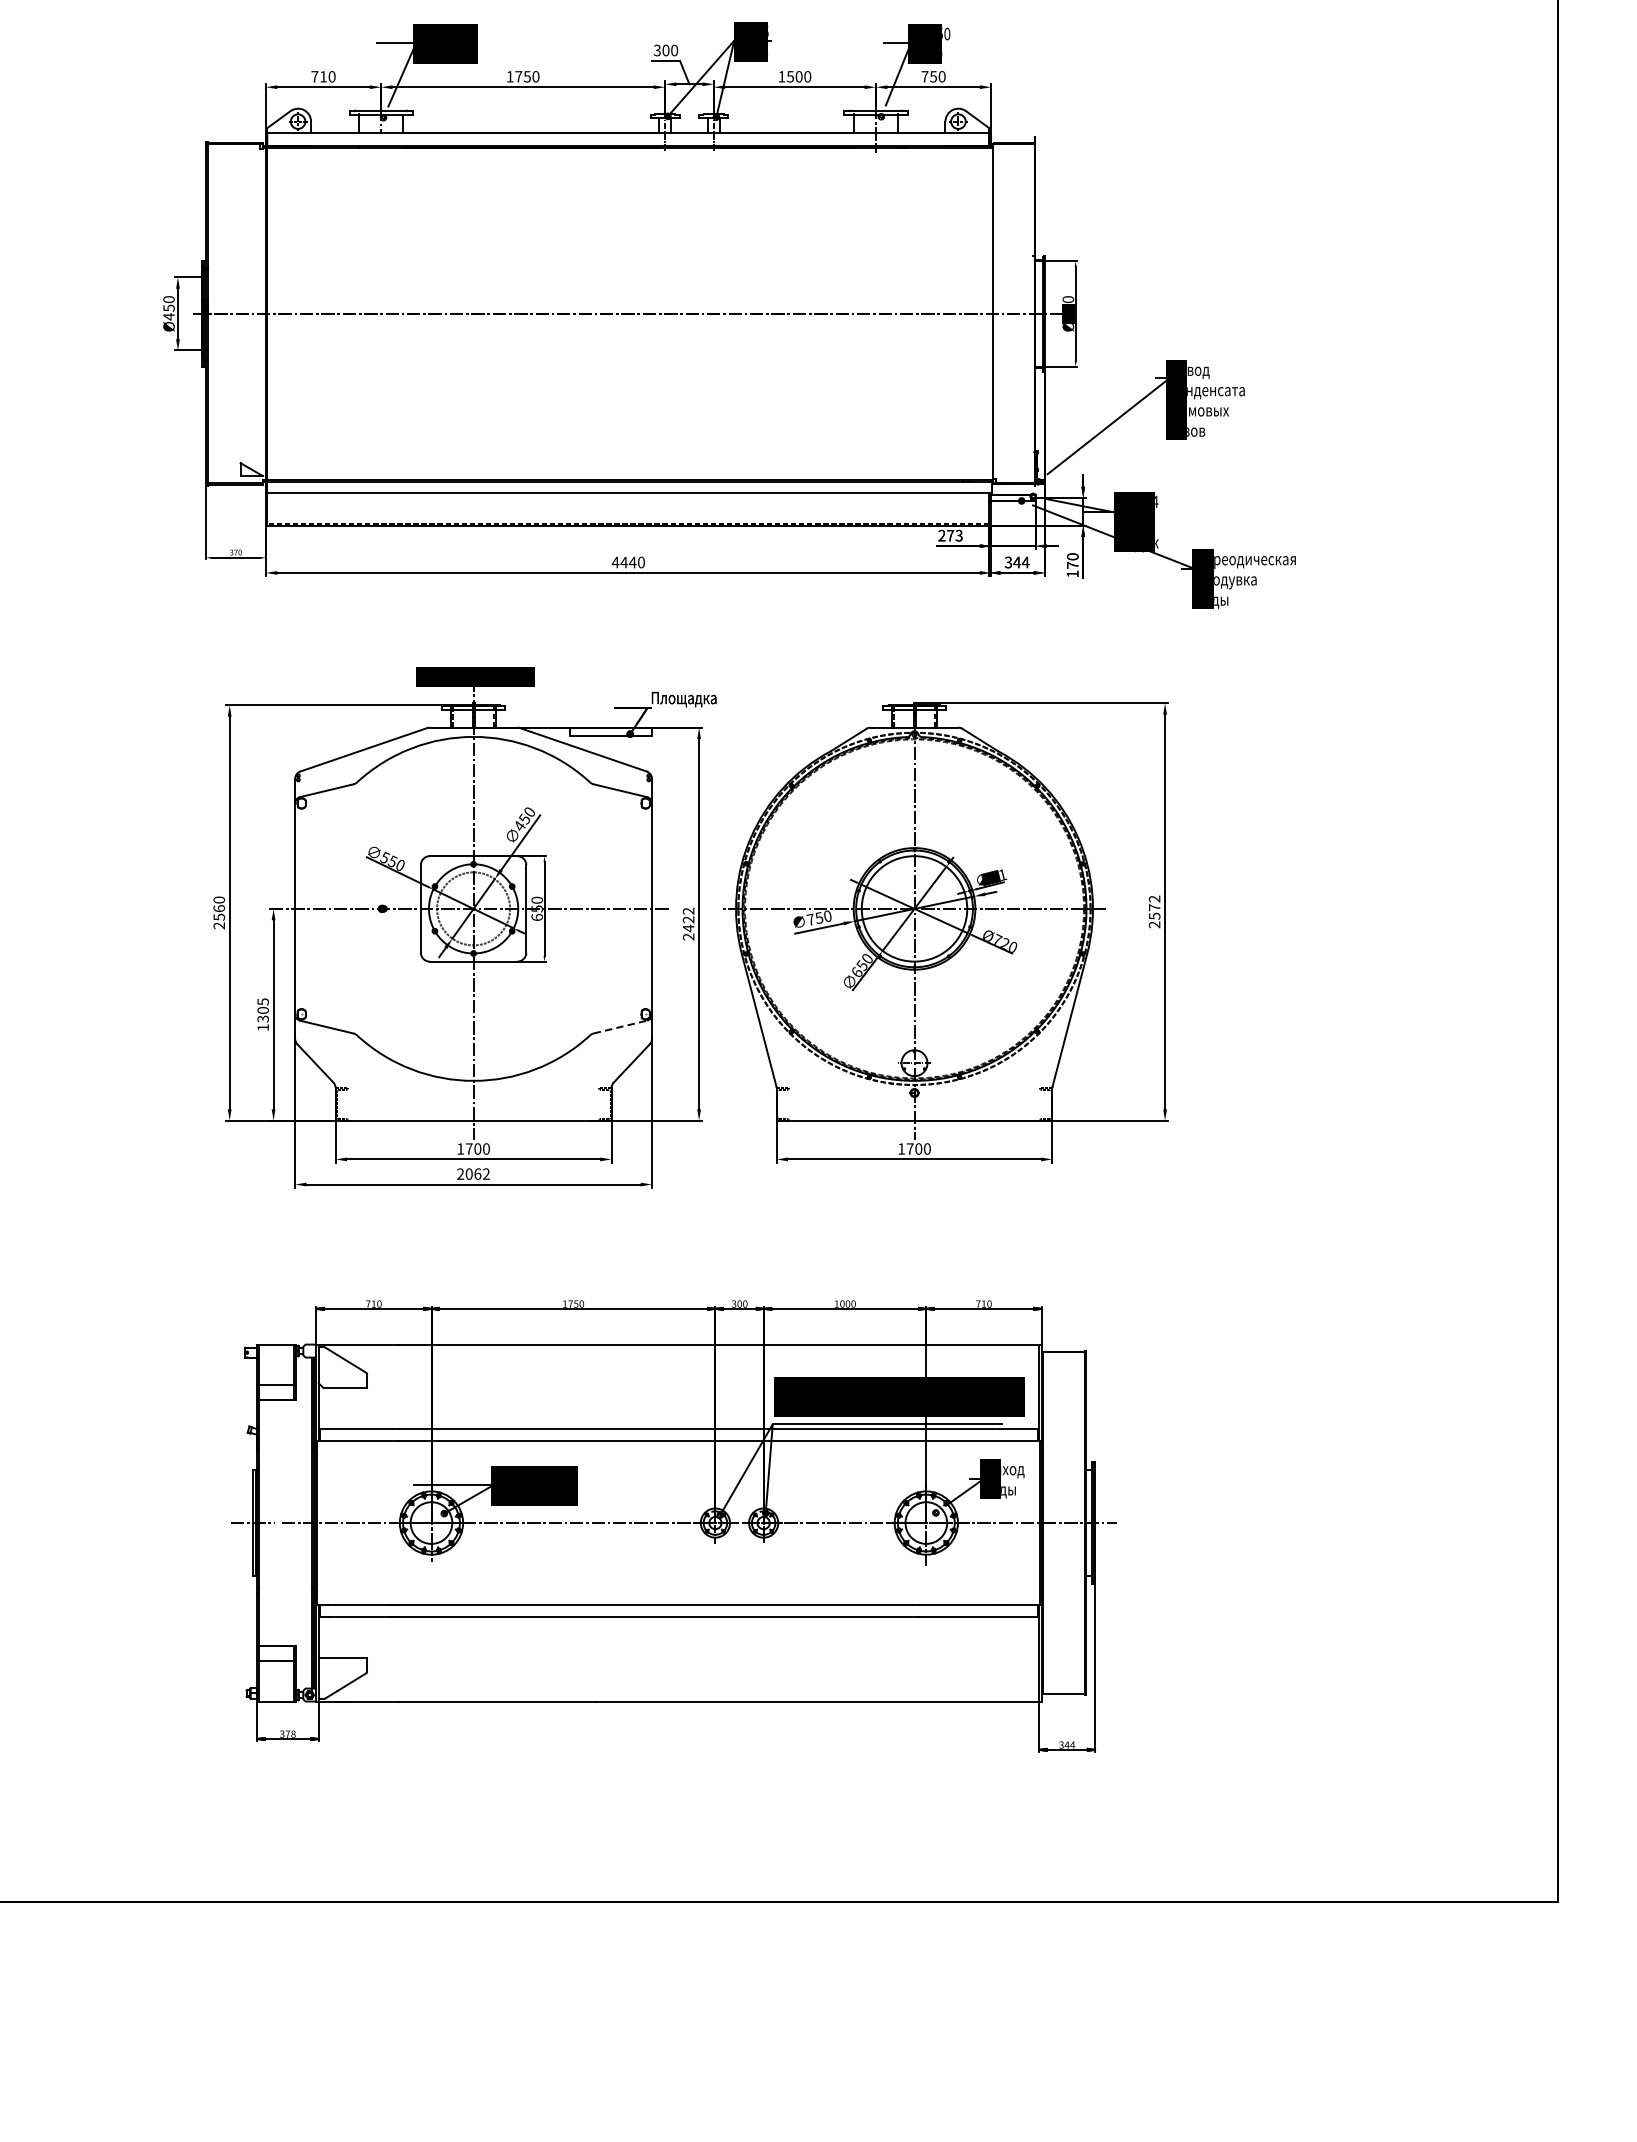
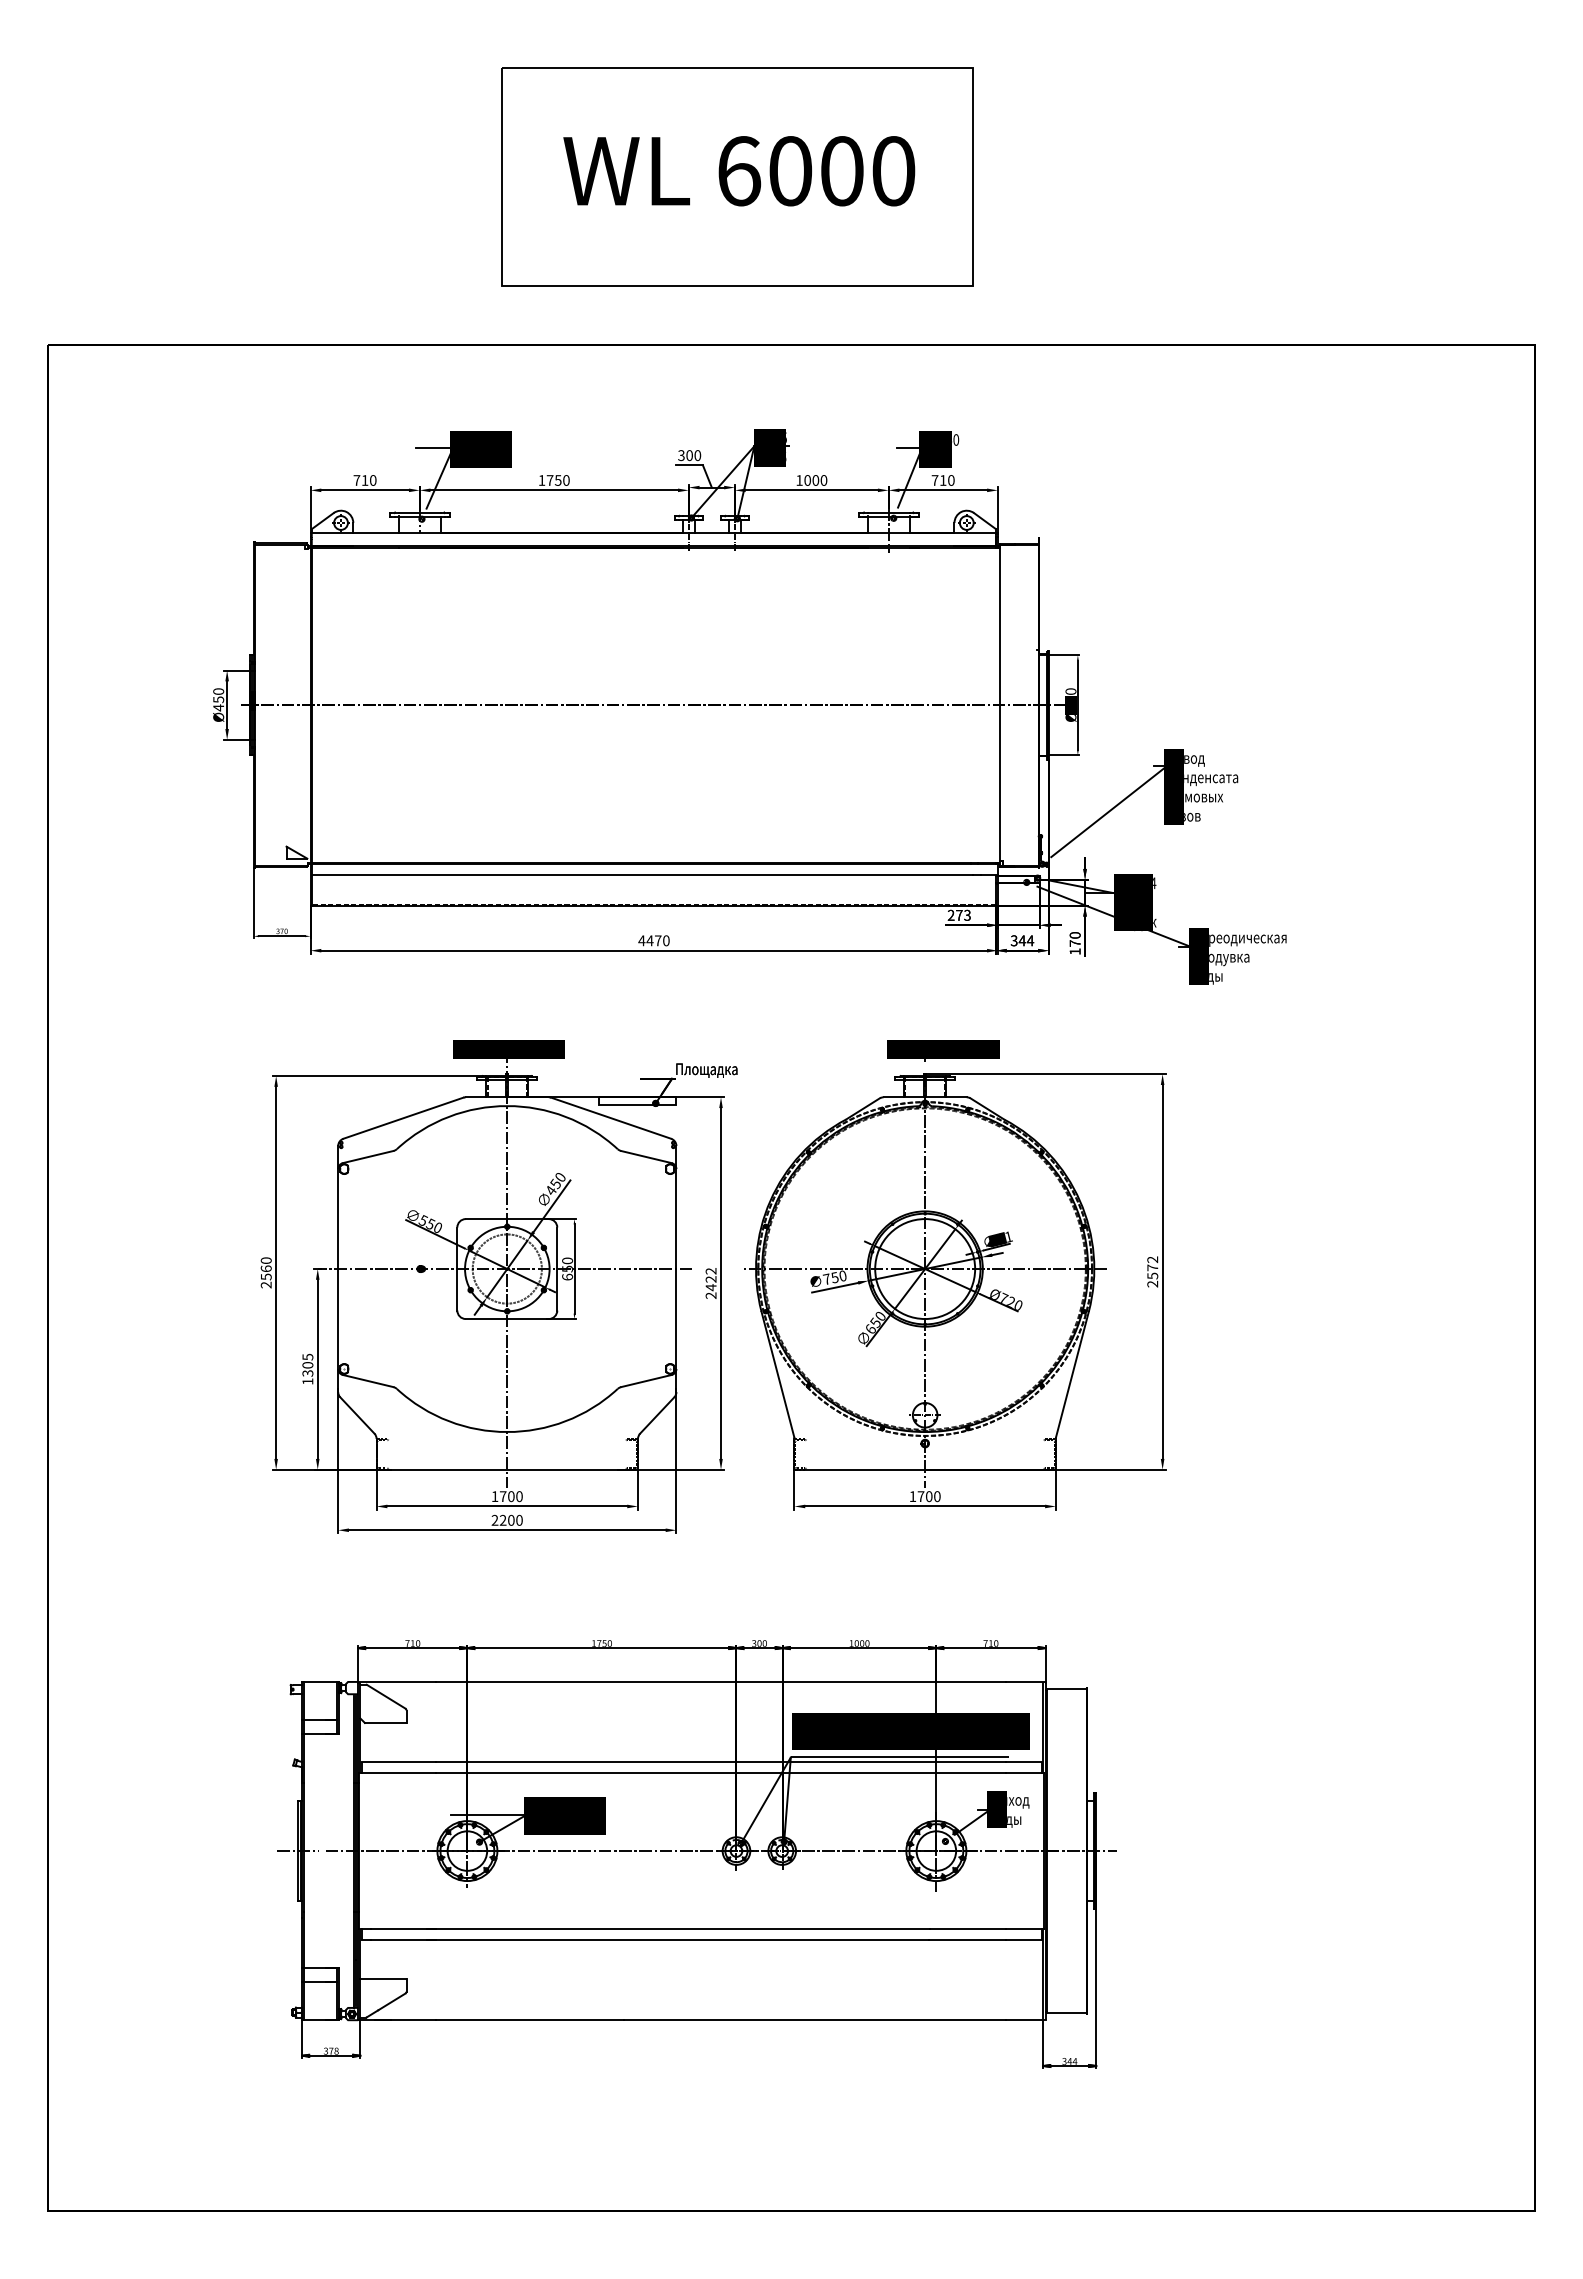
text: (790, 76) -> (807, 480), 1500 -> 1000
text: (932, 76) -> (942, 480), 750 -> 710
text: (632, 562) -> (657, 940), 4440 -> 4470
part: (933, 678) -> (943, 1050), added
line: (620, 1026) -> (646, 1380), dashed -> solid
text: (476, 1173) -> (510, 1519), 2062 -> 2200

